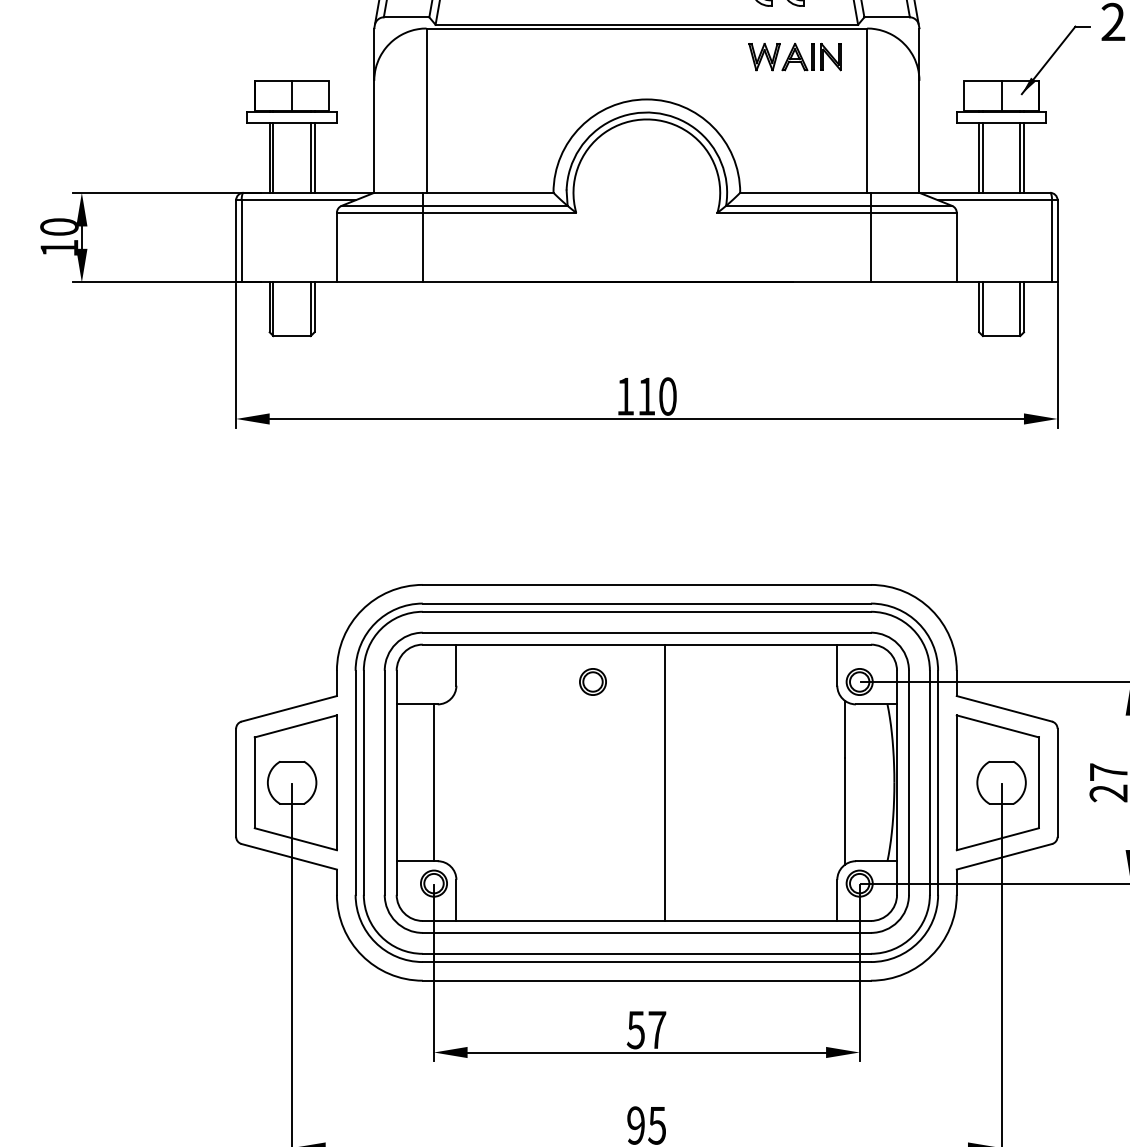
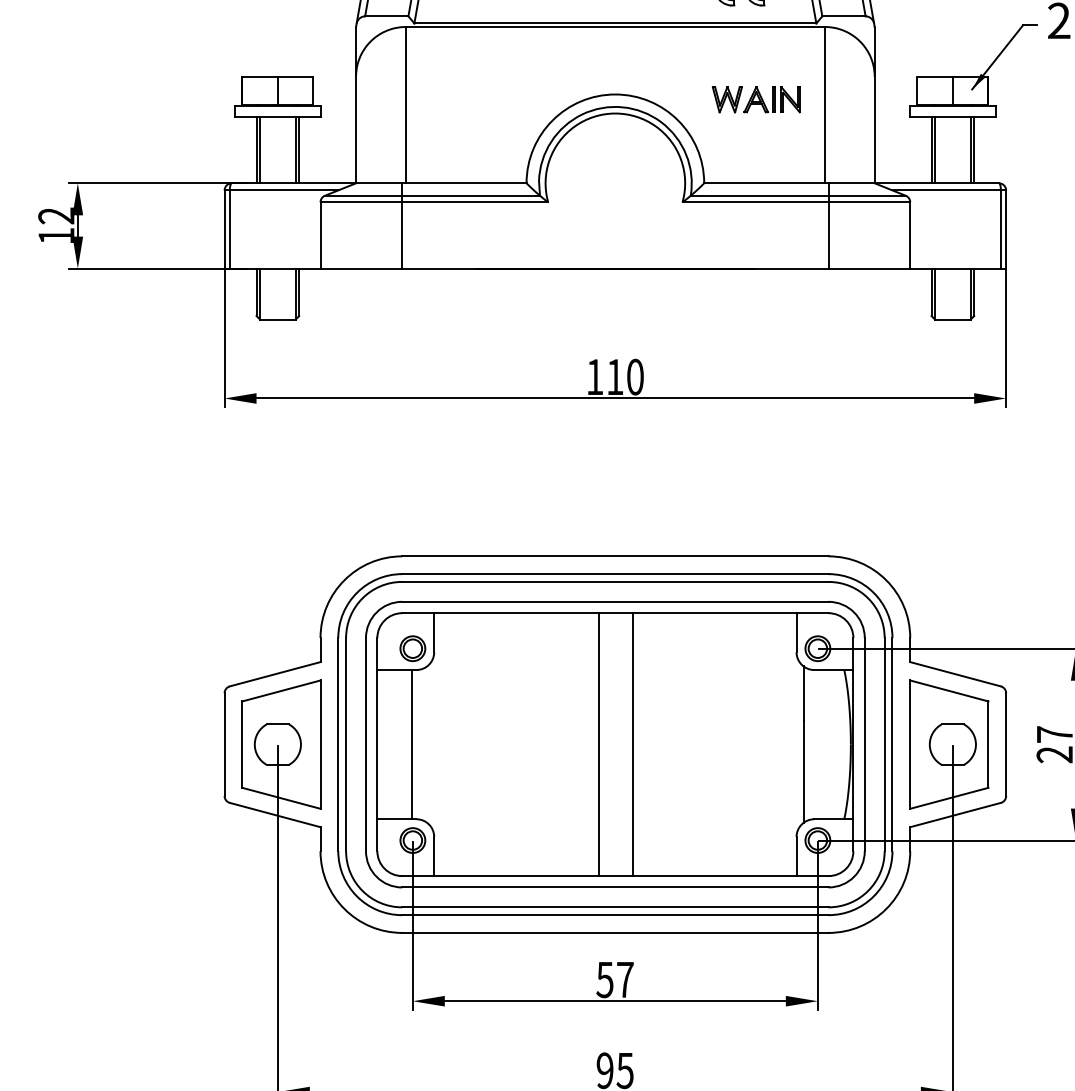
part: (794, 56) -> (755, 99), moved
text: (59, 226) -> (56, 215), 10 -> 12
part: (592, 681) -> (412, 648), moved
line: (630, 782) -> (599, 744), added

